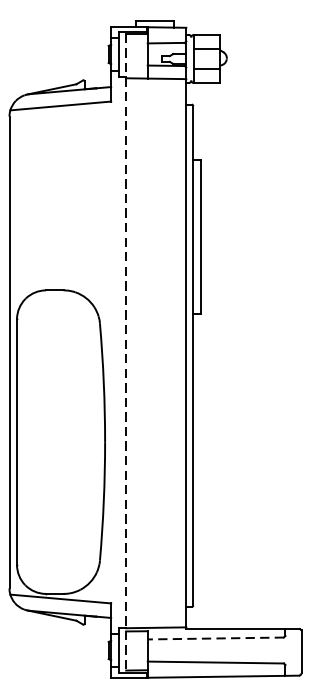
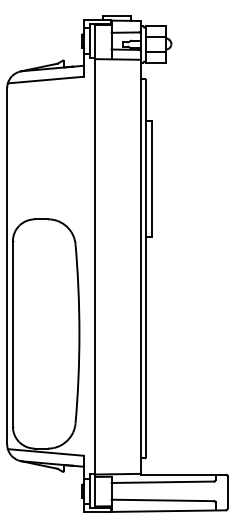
line: (126, 351) -> (95, 265), dashed -> solid
line: (215, 638) -> (162, 482), dashed -> solid

